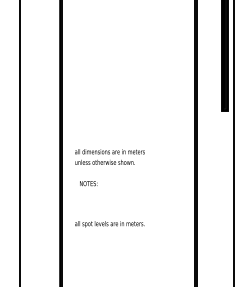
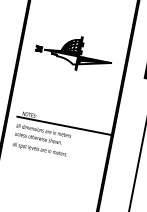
part: (128, 96) -> (74, 52), added
text: (109, 156) -> (42, 134), moved
line: (133, 188) -> (63, 125), added

